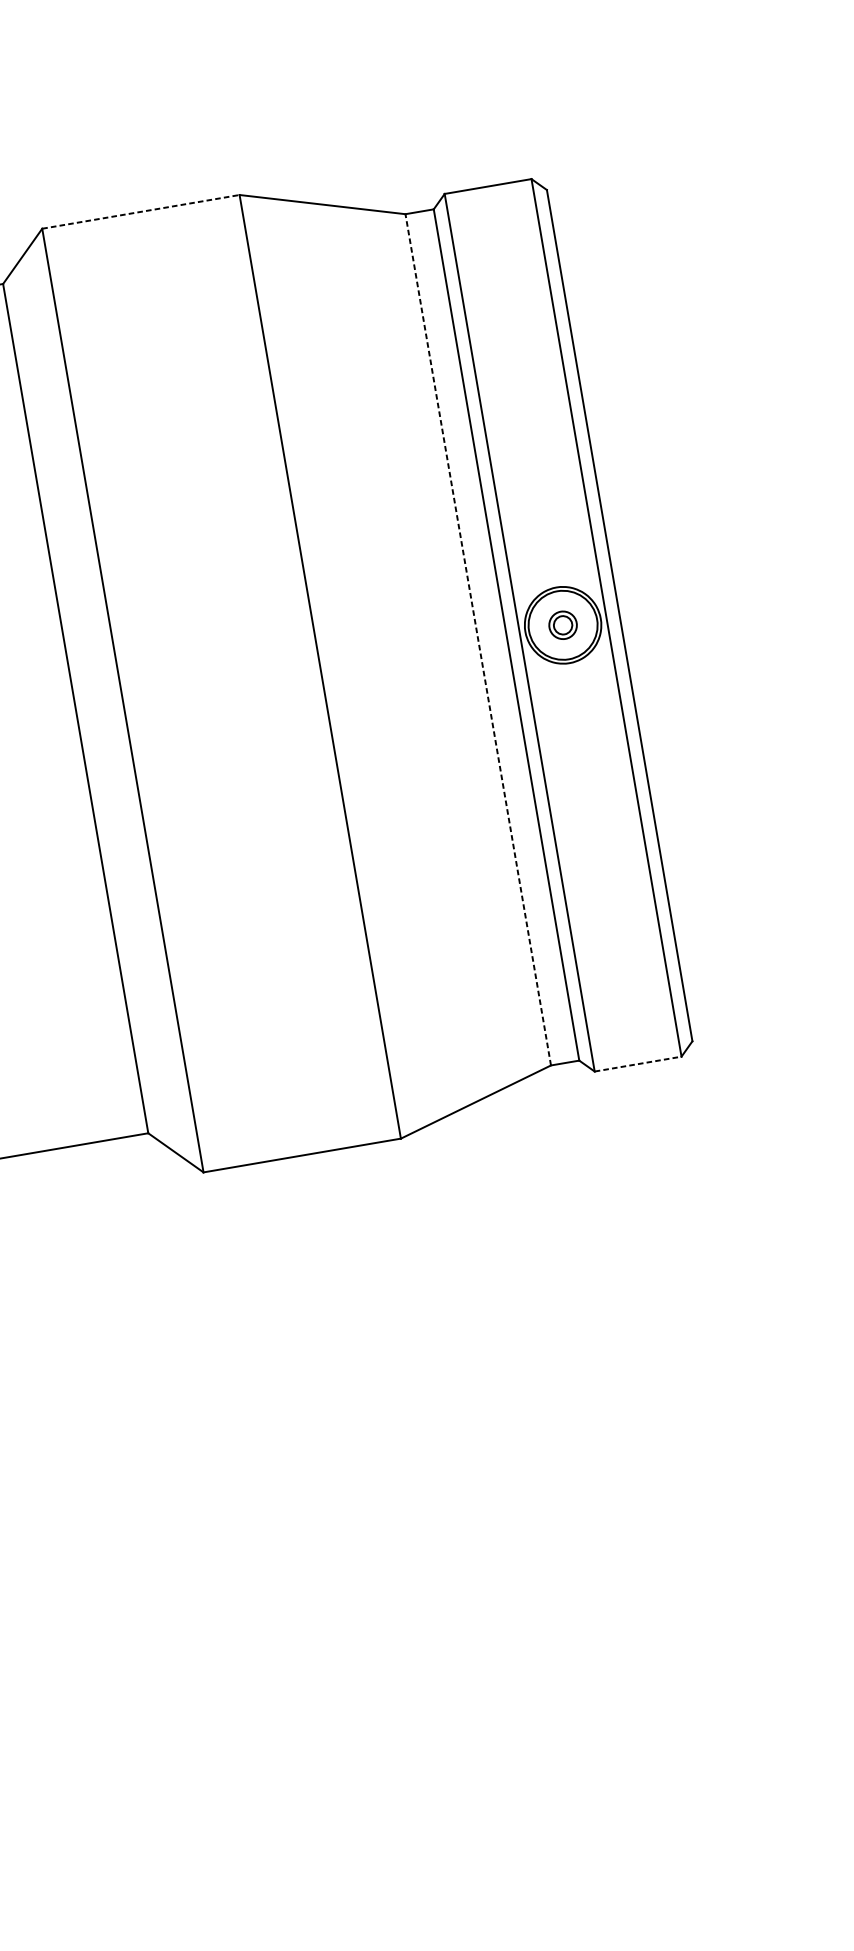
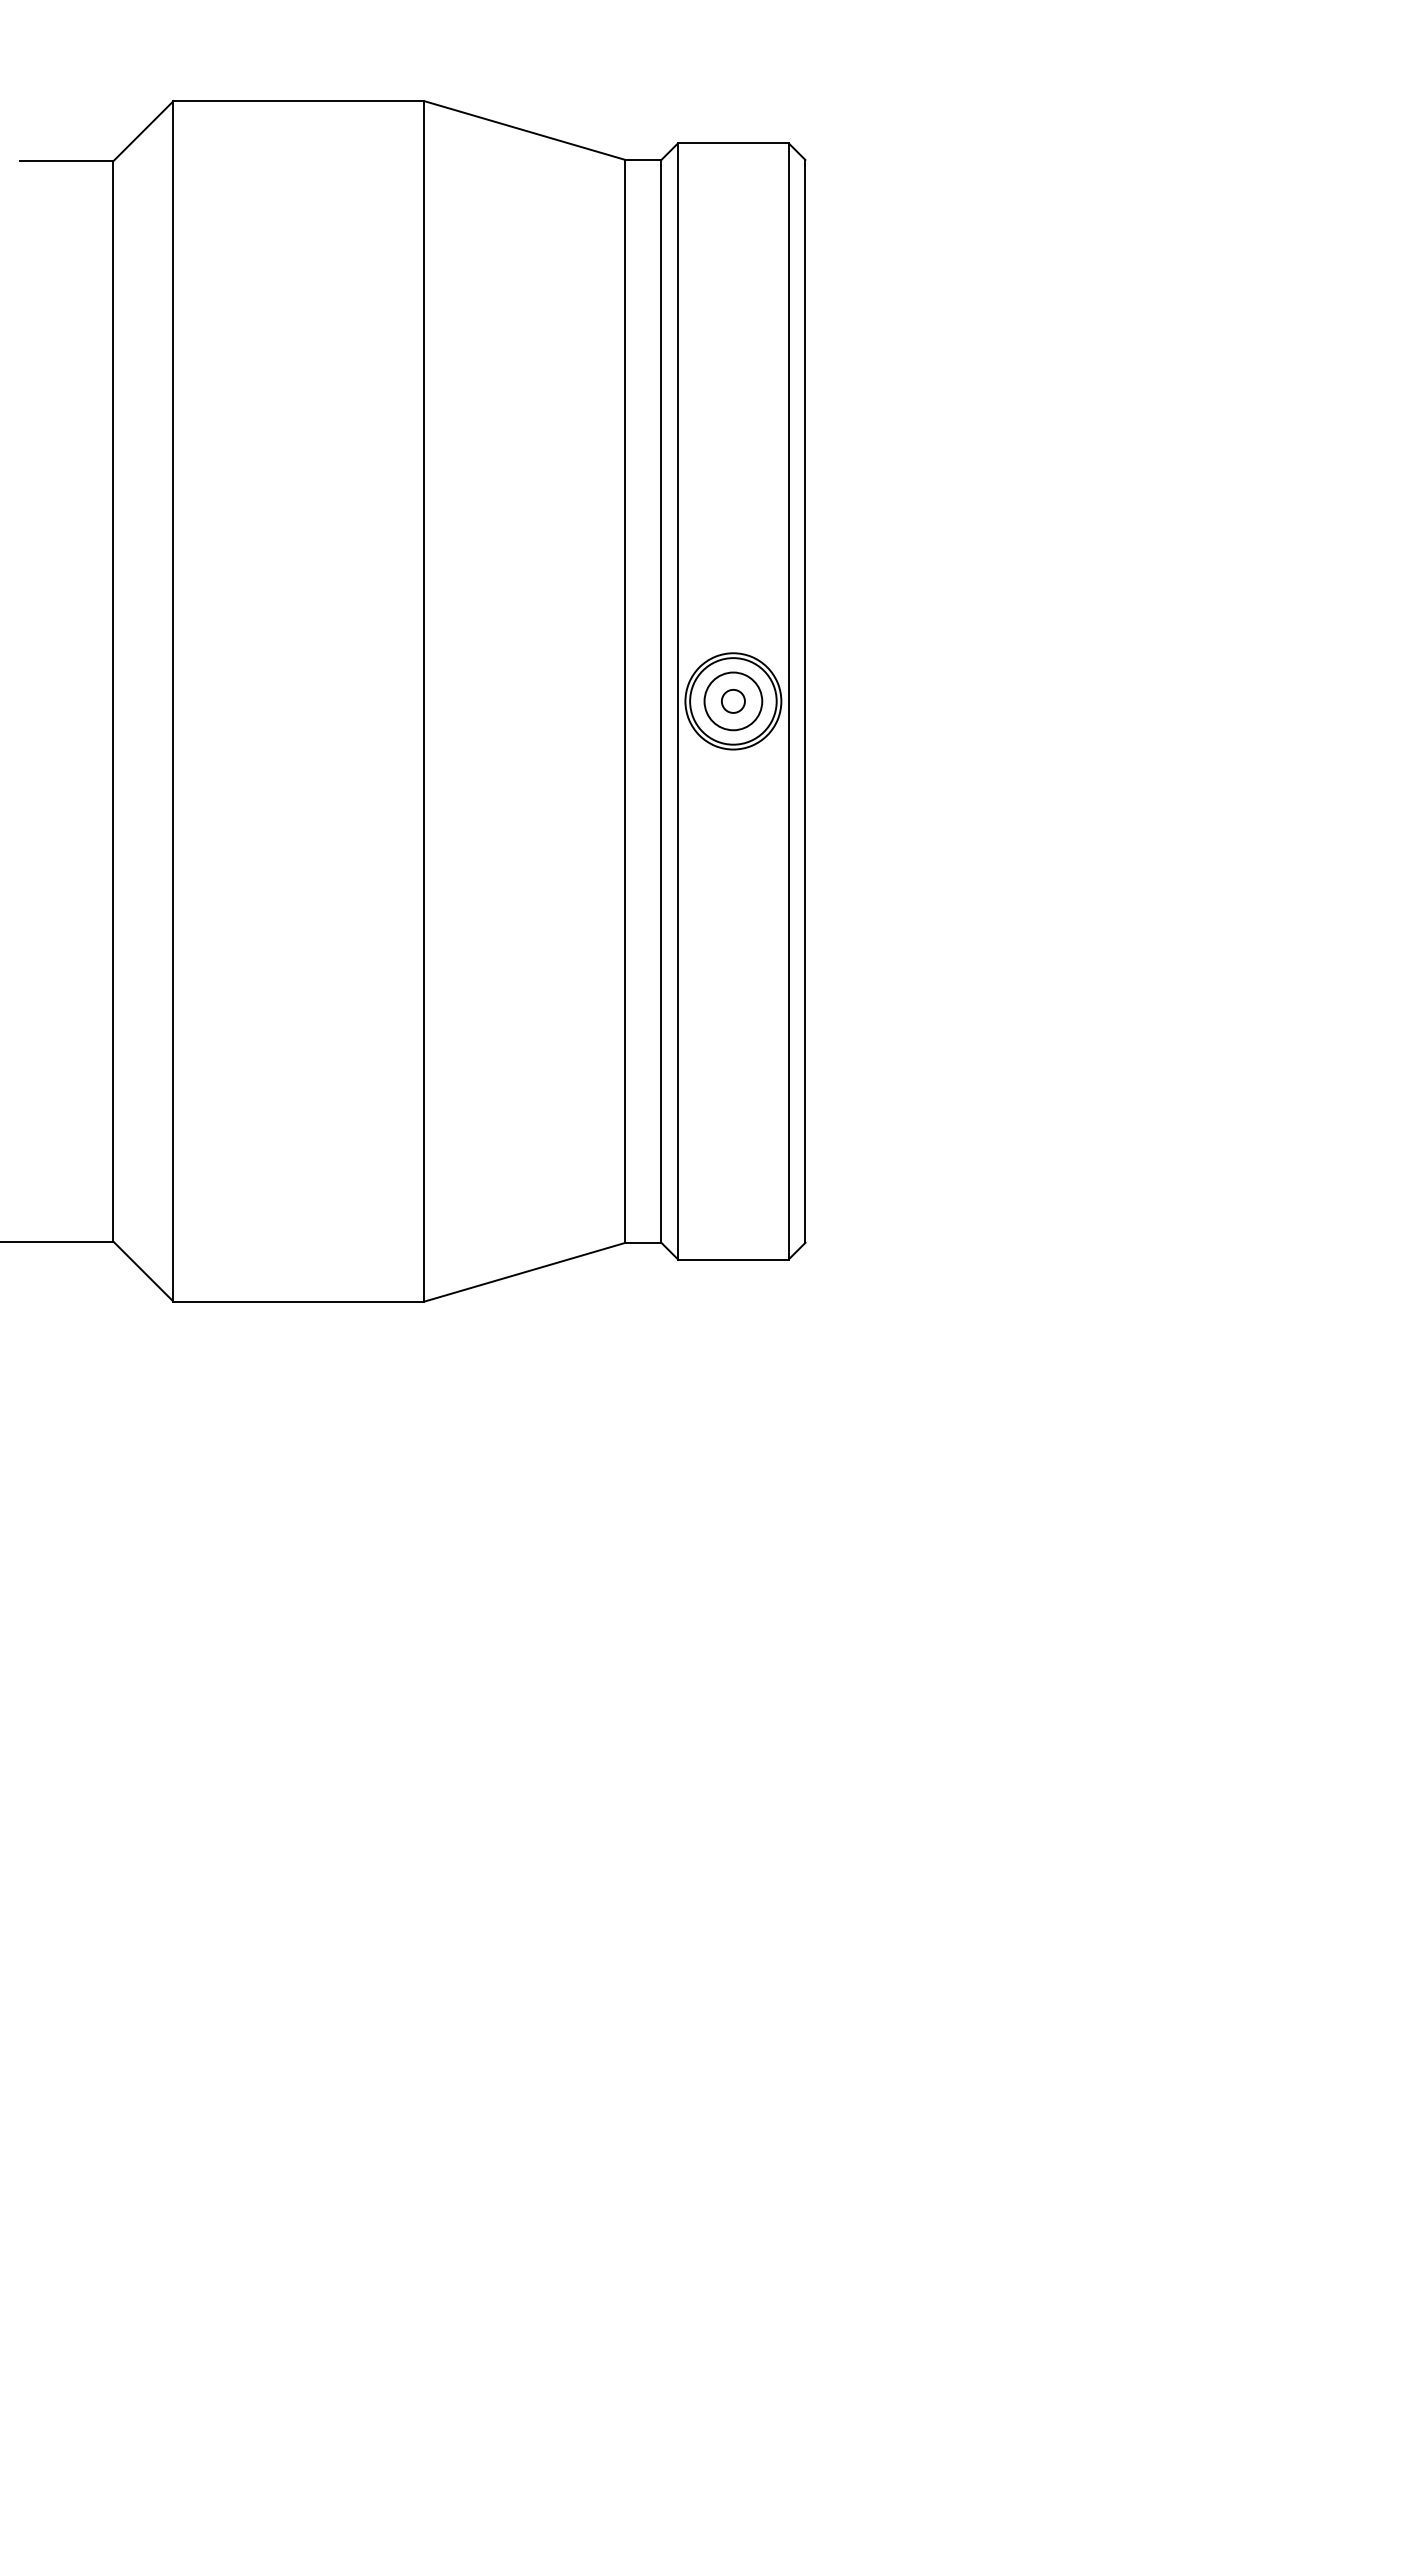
line: (140, 212) -> (298, 101), dashed -> solid
circle: (563, 625) -> (733, 701), size x1.67
line: (478, 639) -> (625, 700), dashed -> solid
line: (638, 1064) -> (733, 1259), dashed -> solid

